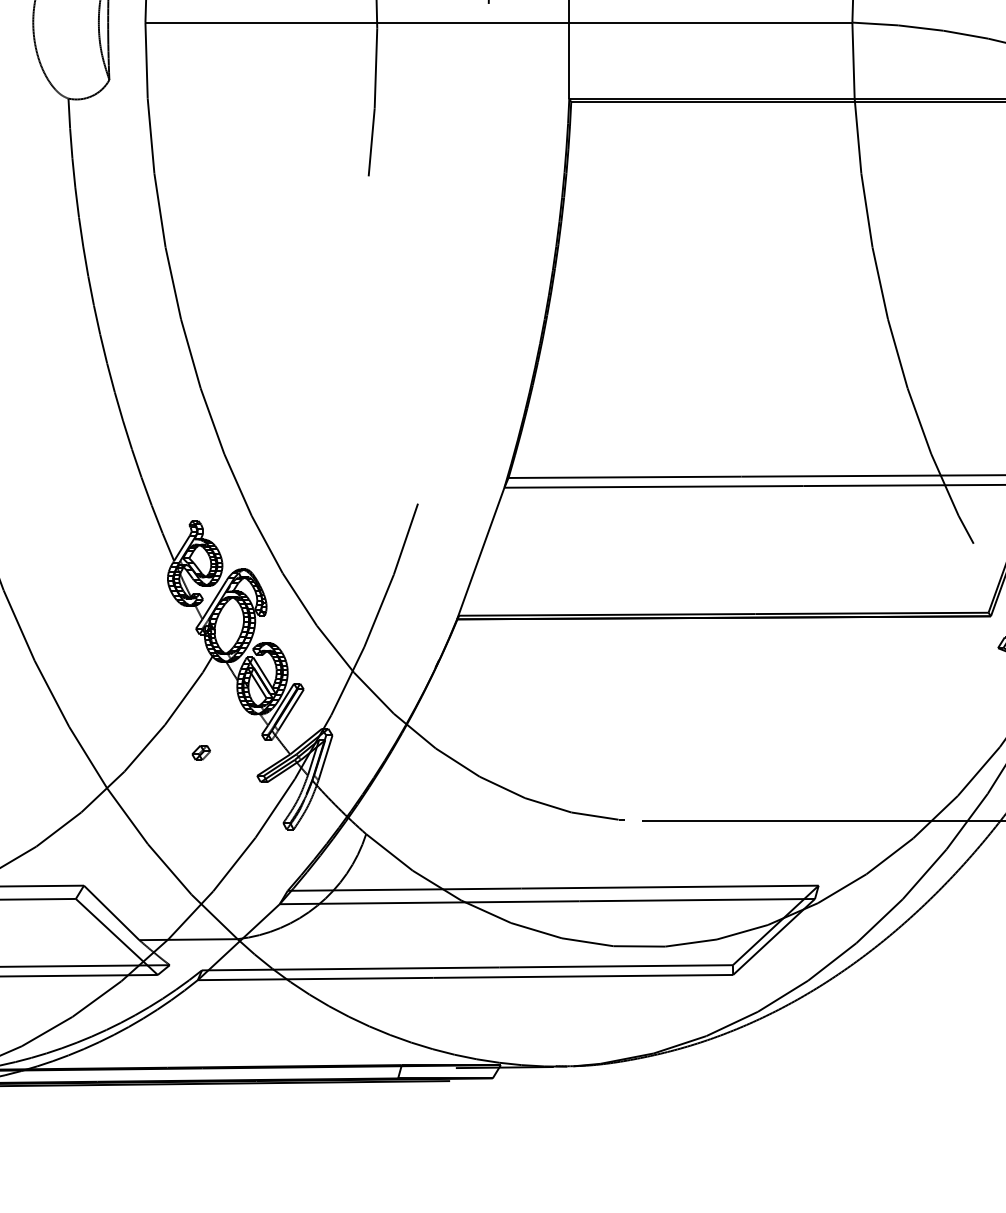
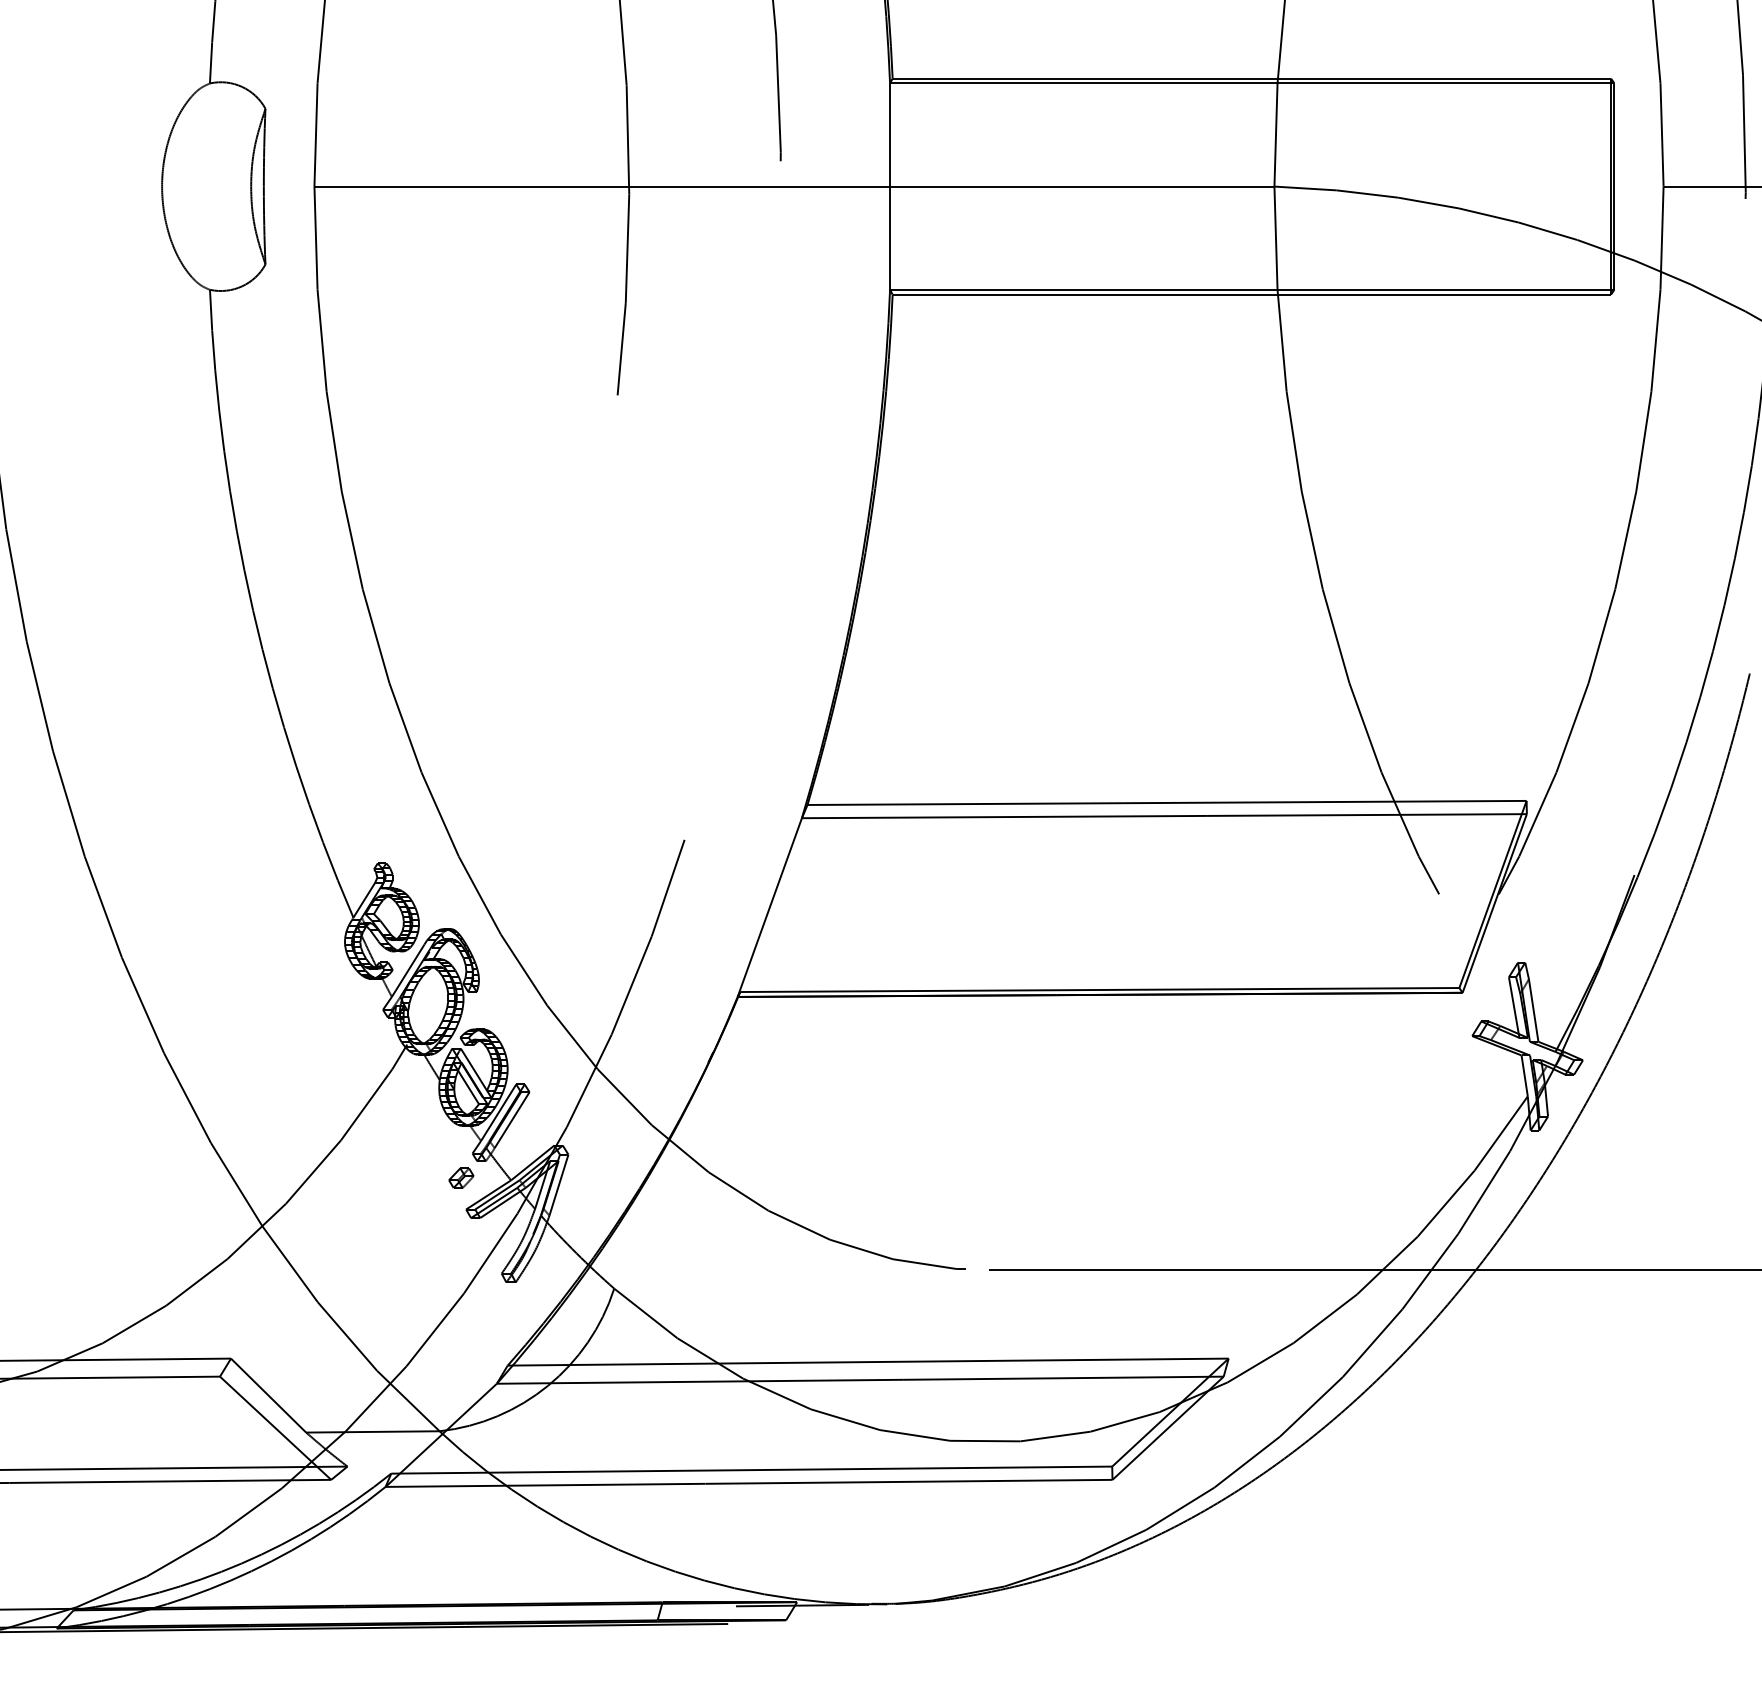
part: (201, 752) -> (461, 1177), moved

